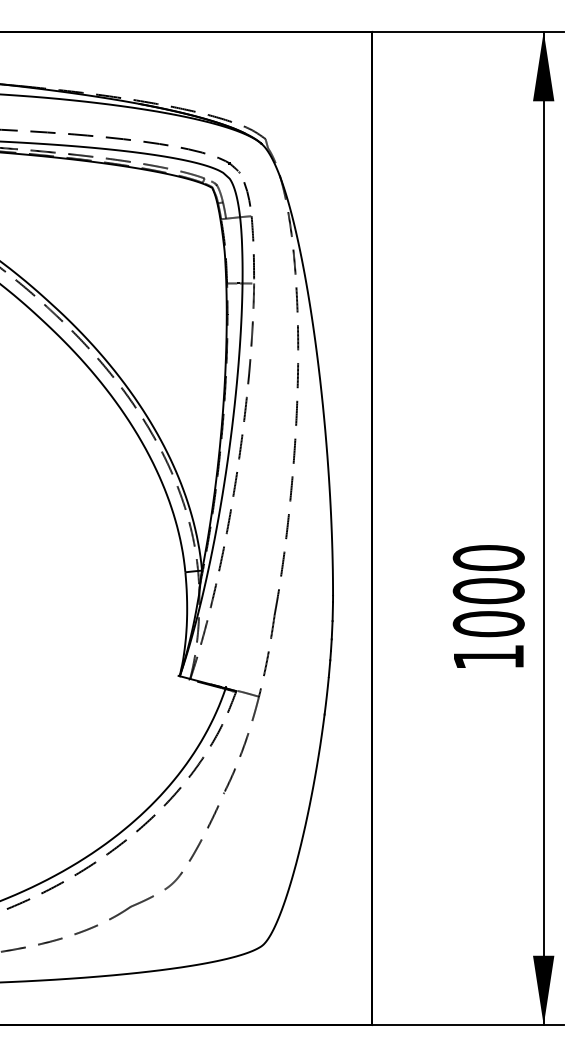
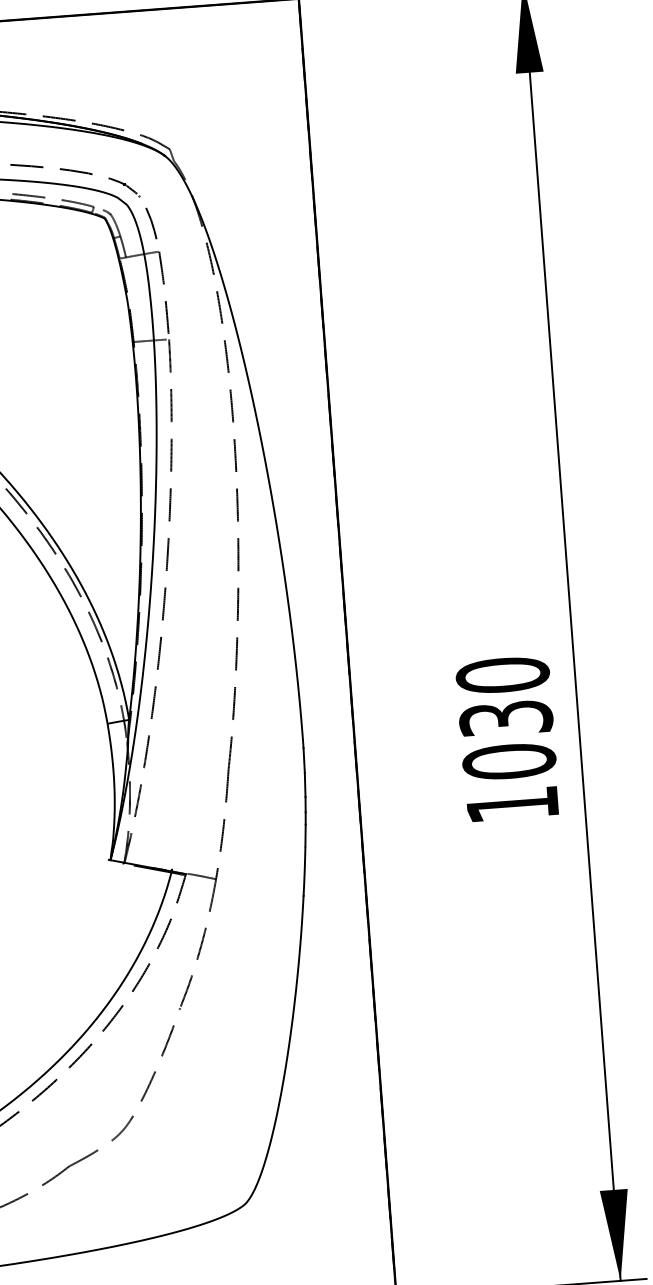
text: (488, 591) -> (505, 719), 1000 -> 1030

